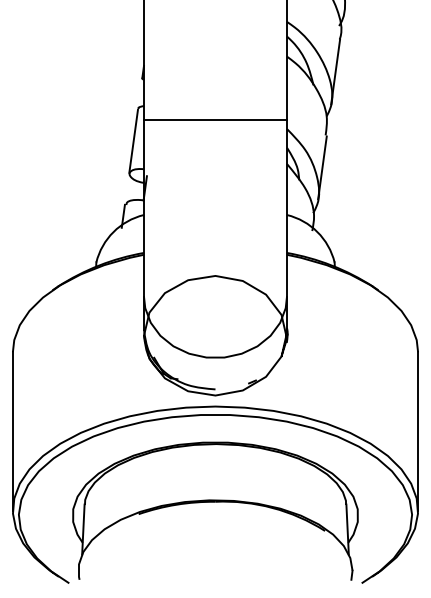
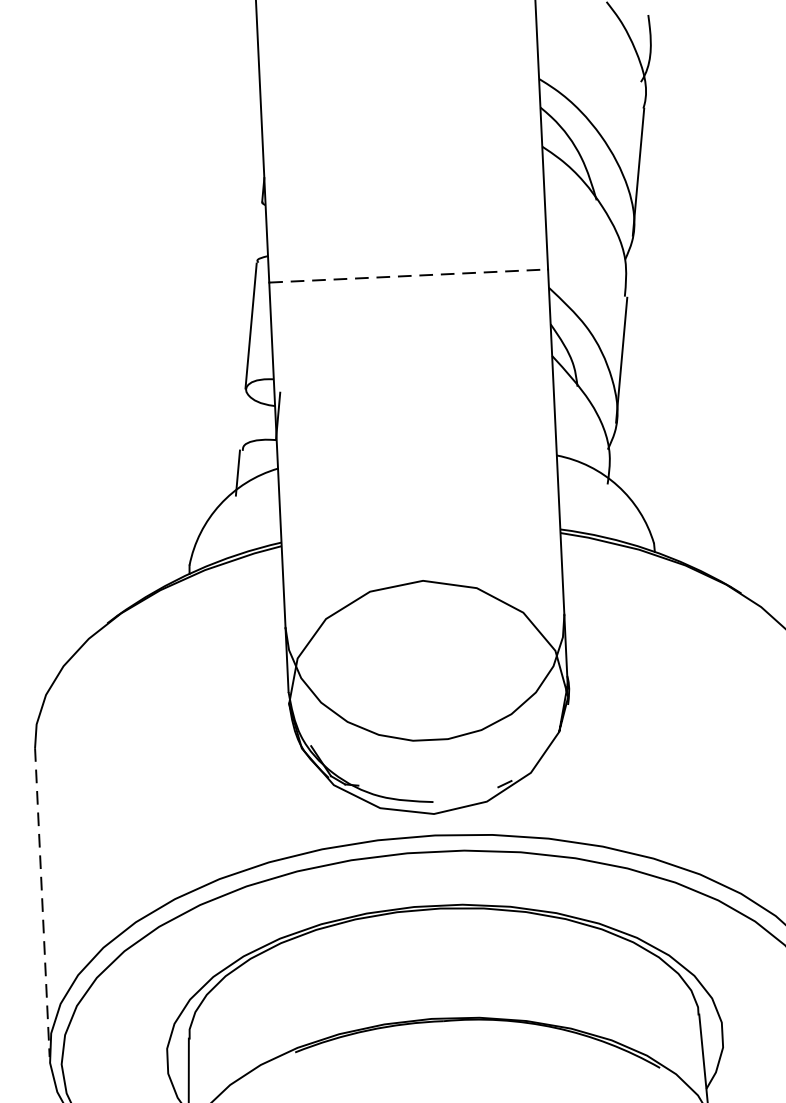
line: (215, 119) -> (408, 275), solid -> dashed
line: (12, 431) -> (41, 902), solid -> dashed

